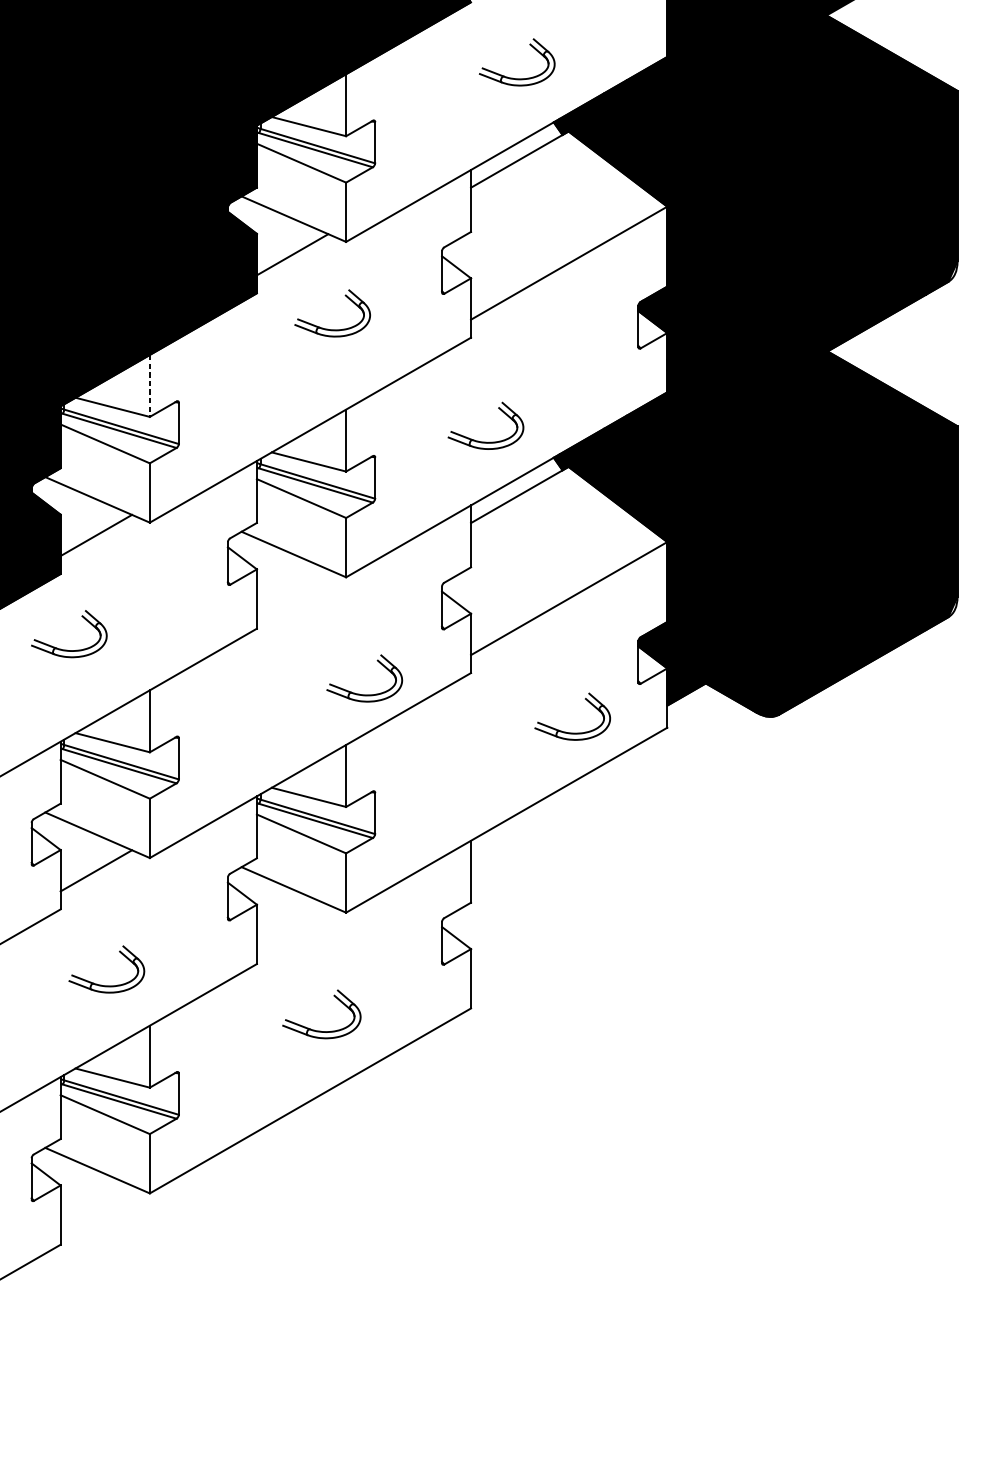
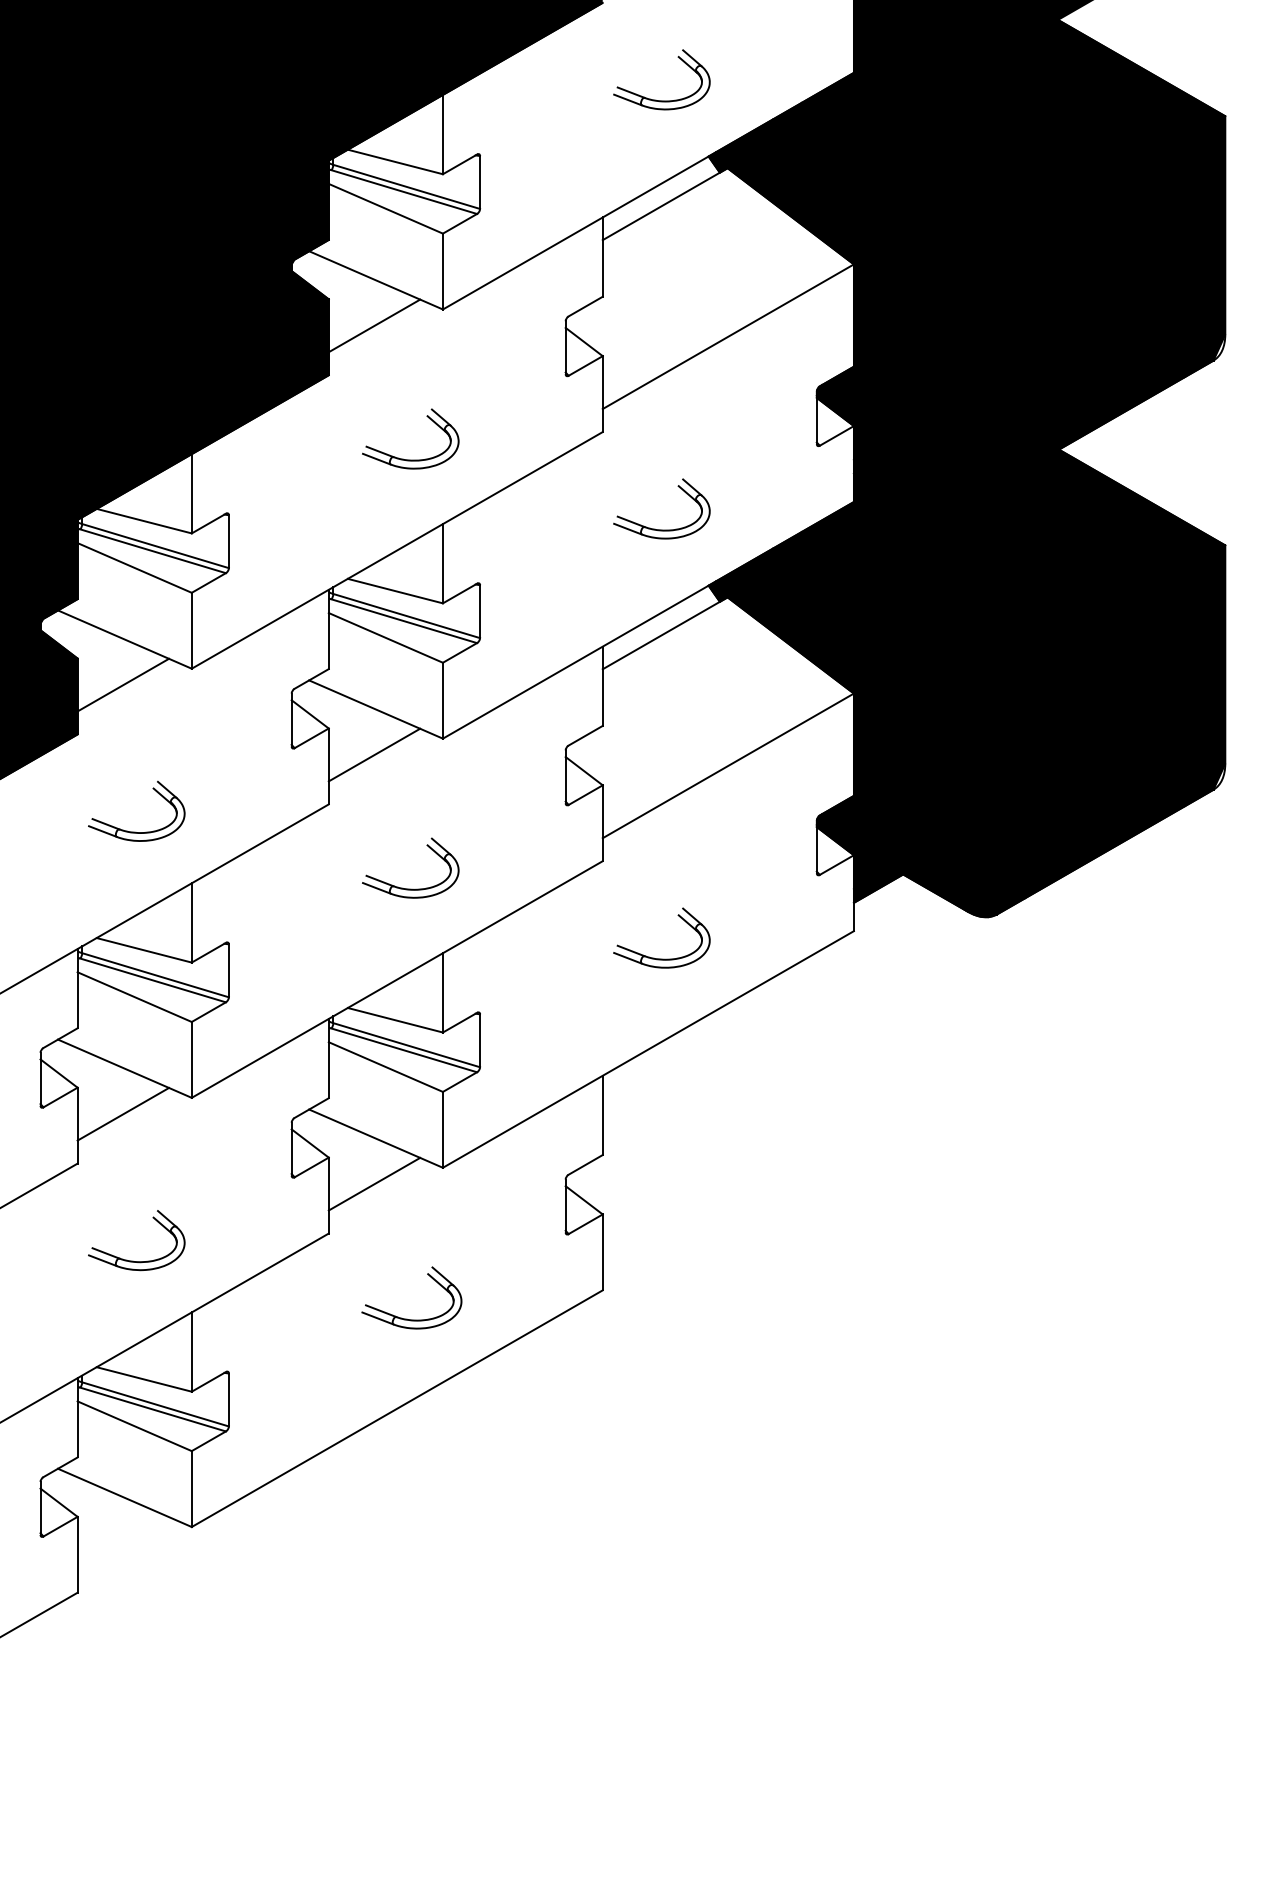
part: (332, 329) -> (410, 459), moved
line: (149, 385) -> (191, 493), dashed -> solid
part: (480, 441) -> (655, 528), moved
line: (292, 589) -> (374, 754), added
part: (68, 649) -> (135, 831), moved
part: (364, 694) -> (410, 888), moved
part: (572, 732) -> (661, 958), moved
line: (292, 924) -> (374, 1183), added

